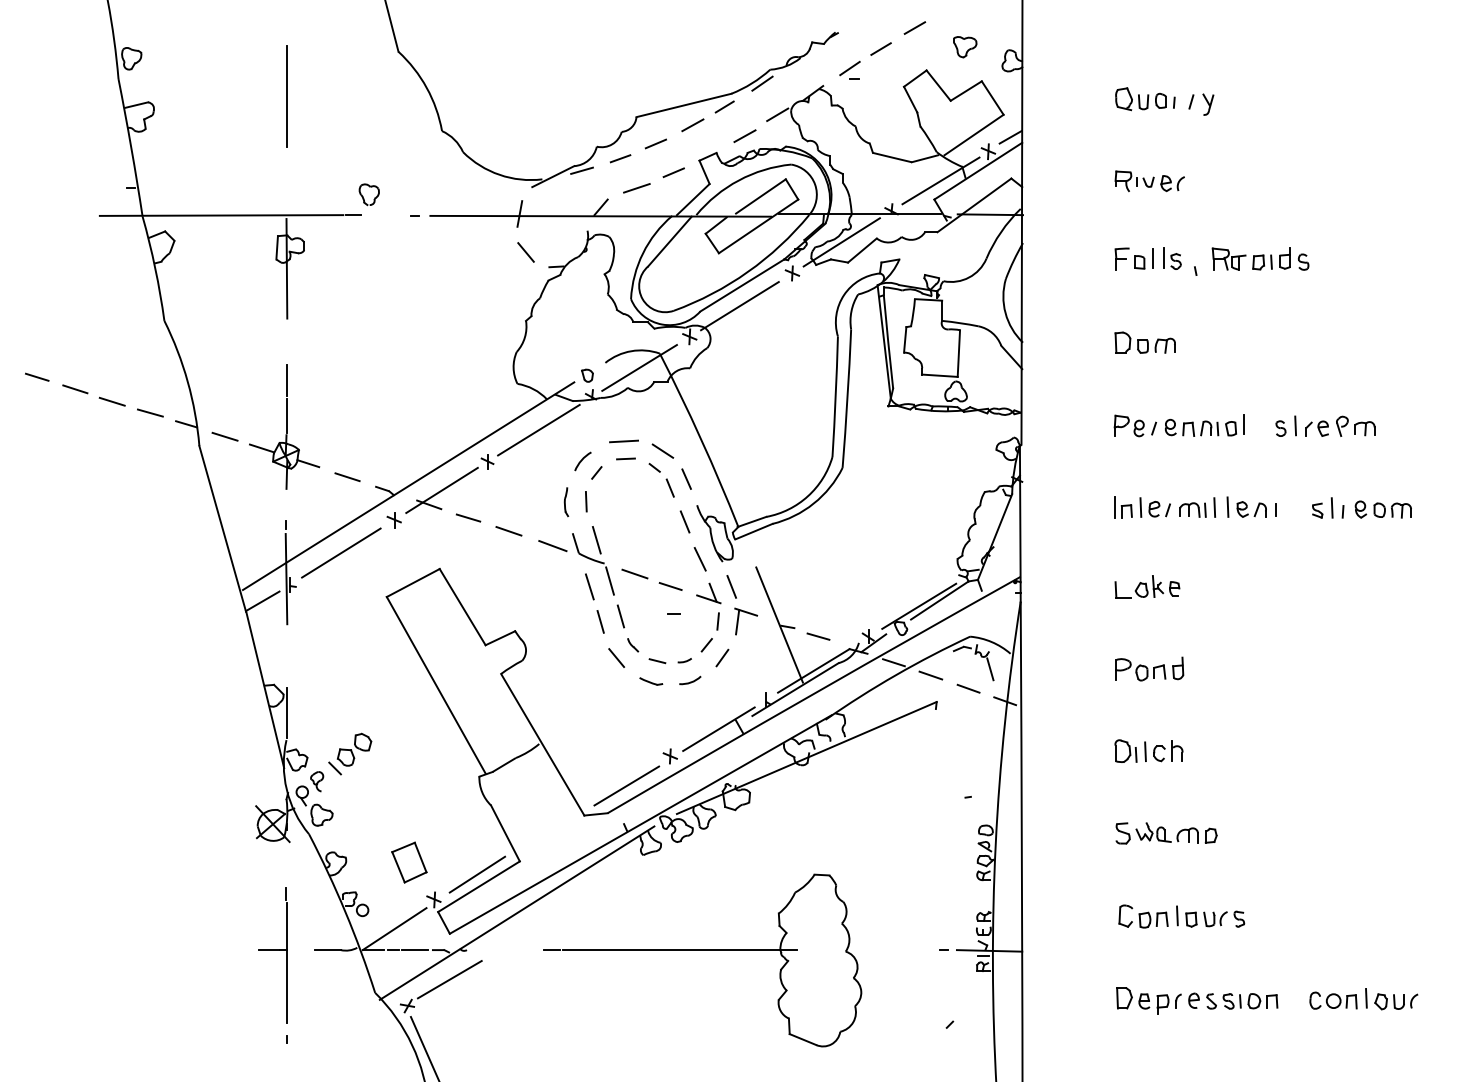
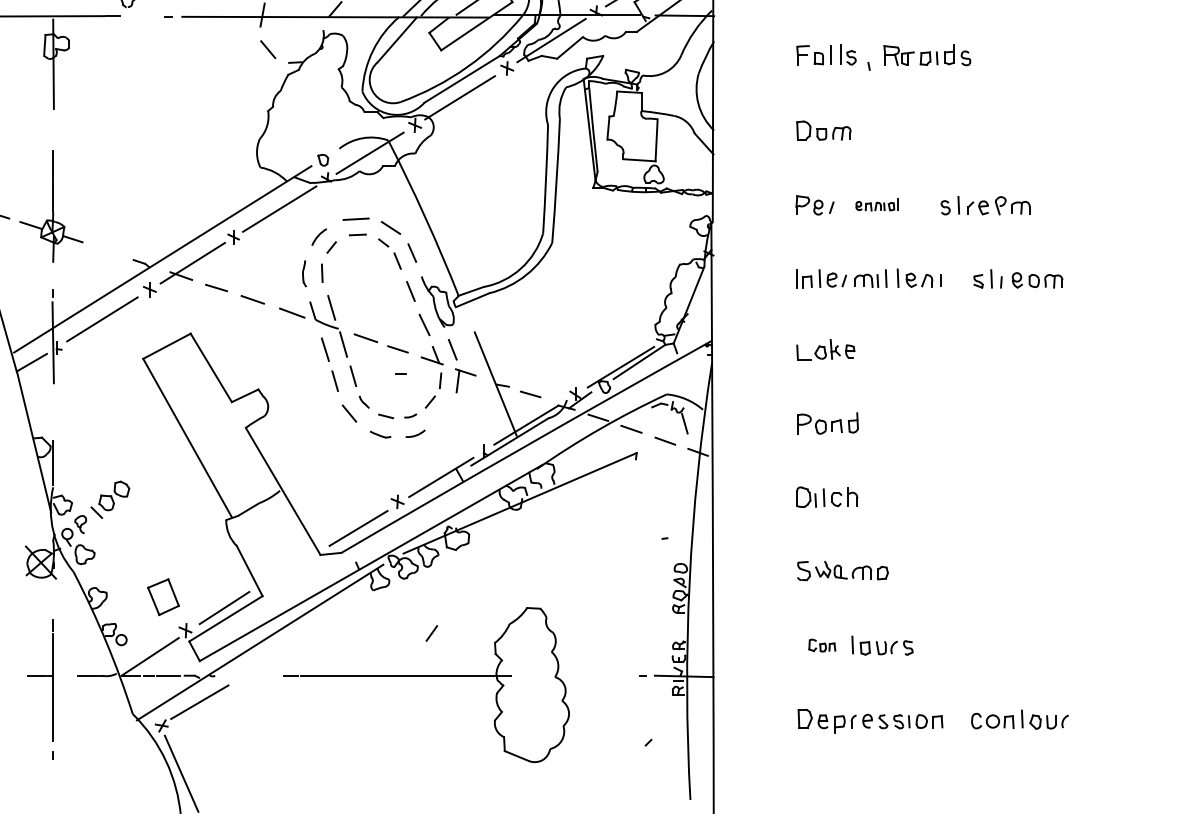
part: (1204, 425) -> (877, 204), size x0.6
line: (347, 477) -> (107, 251), removed
line: (722, 657) -> (431, 632), moved
part: (1143, 916) -> (822, 645), size x0.6

